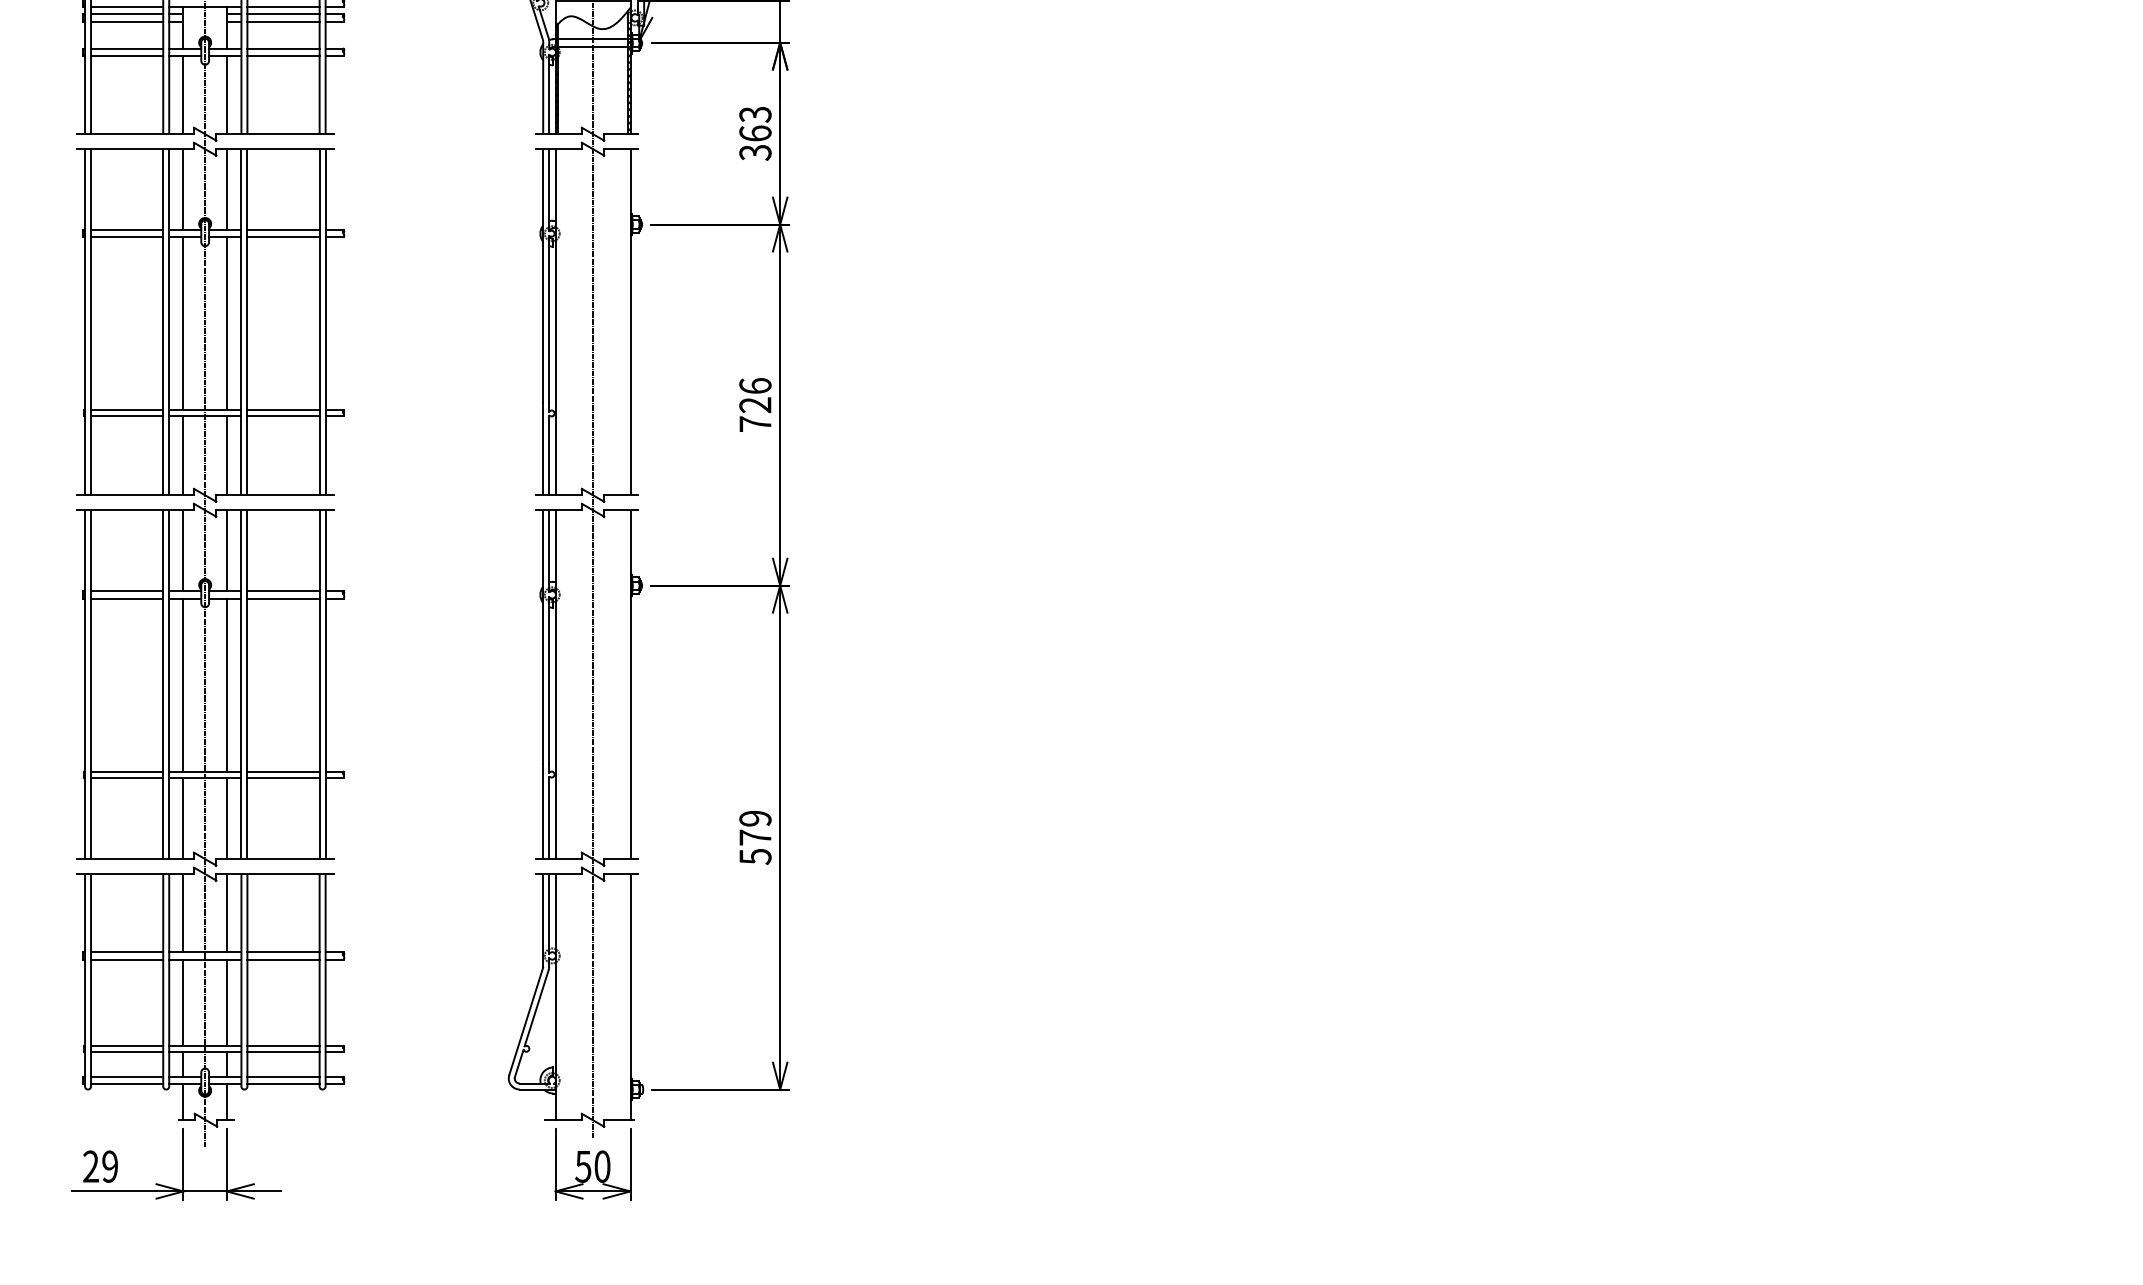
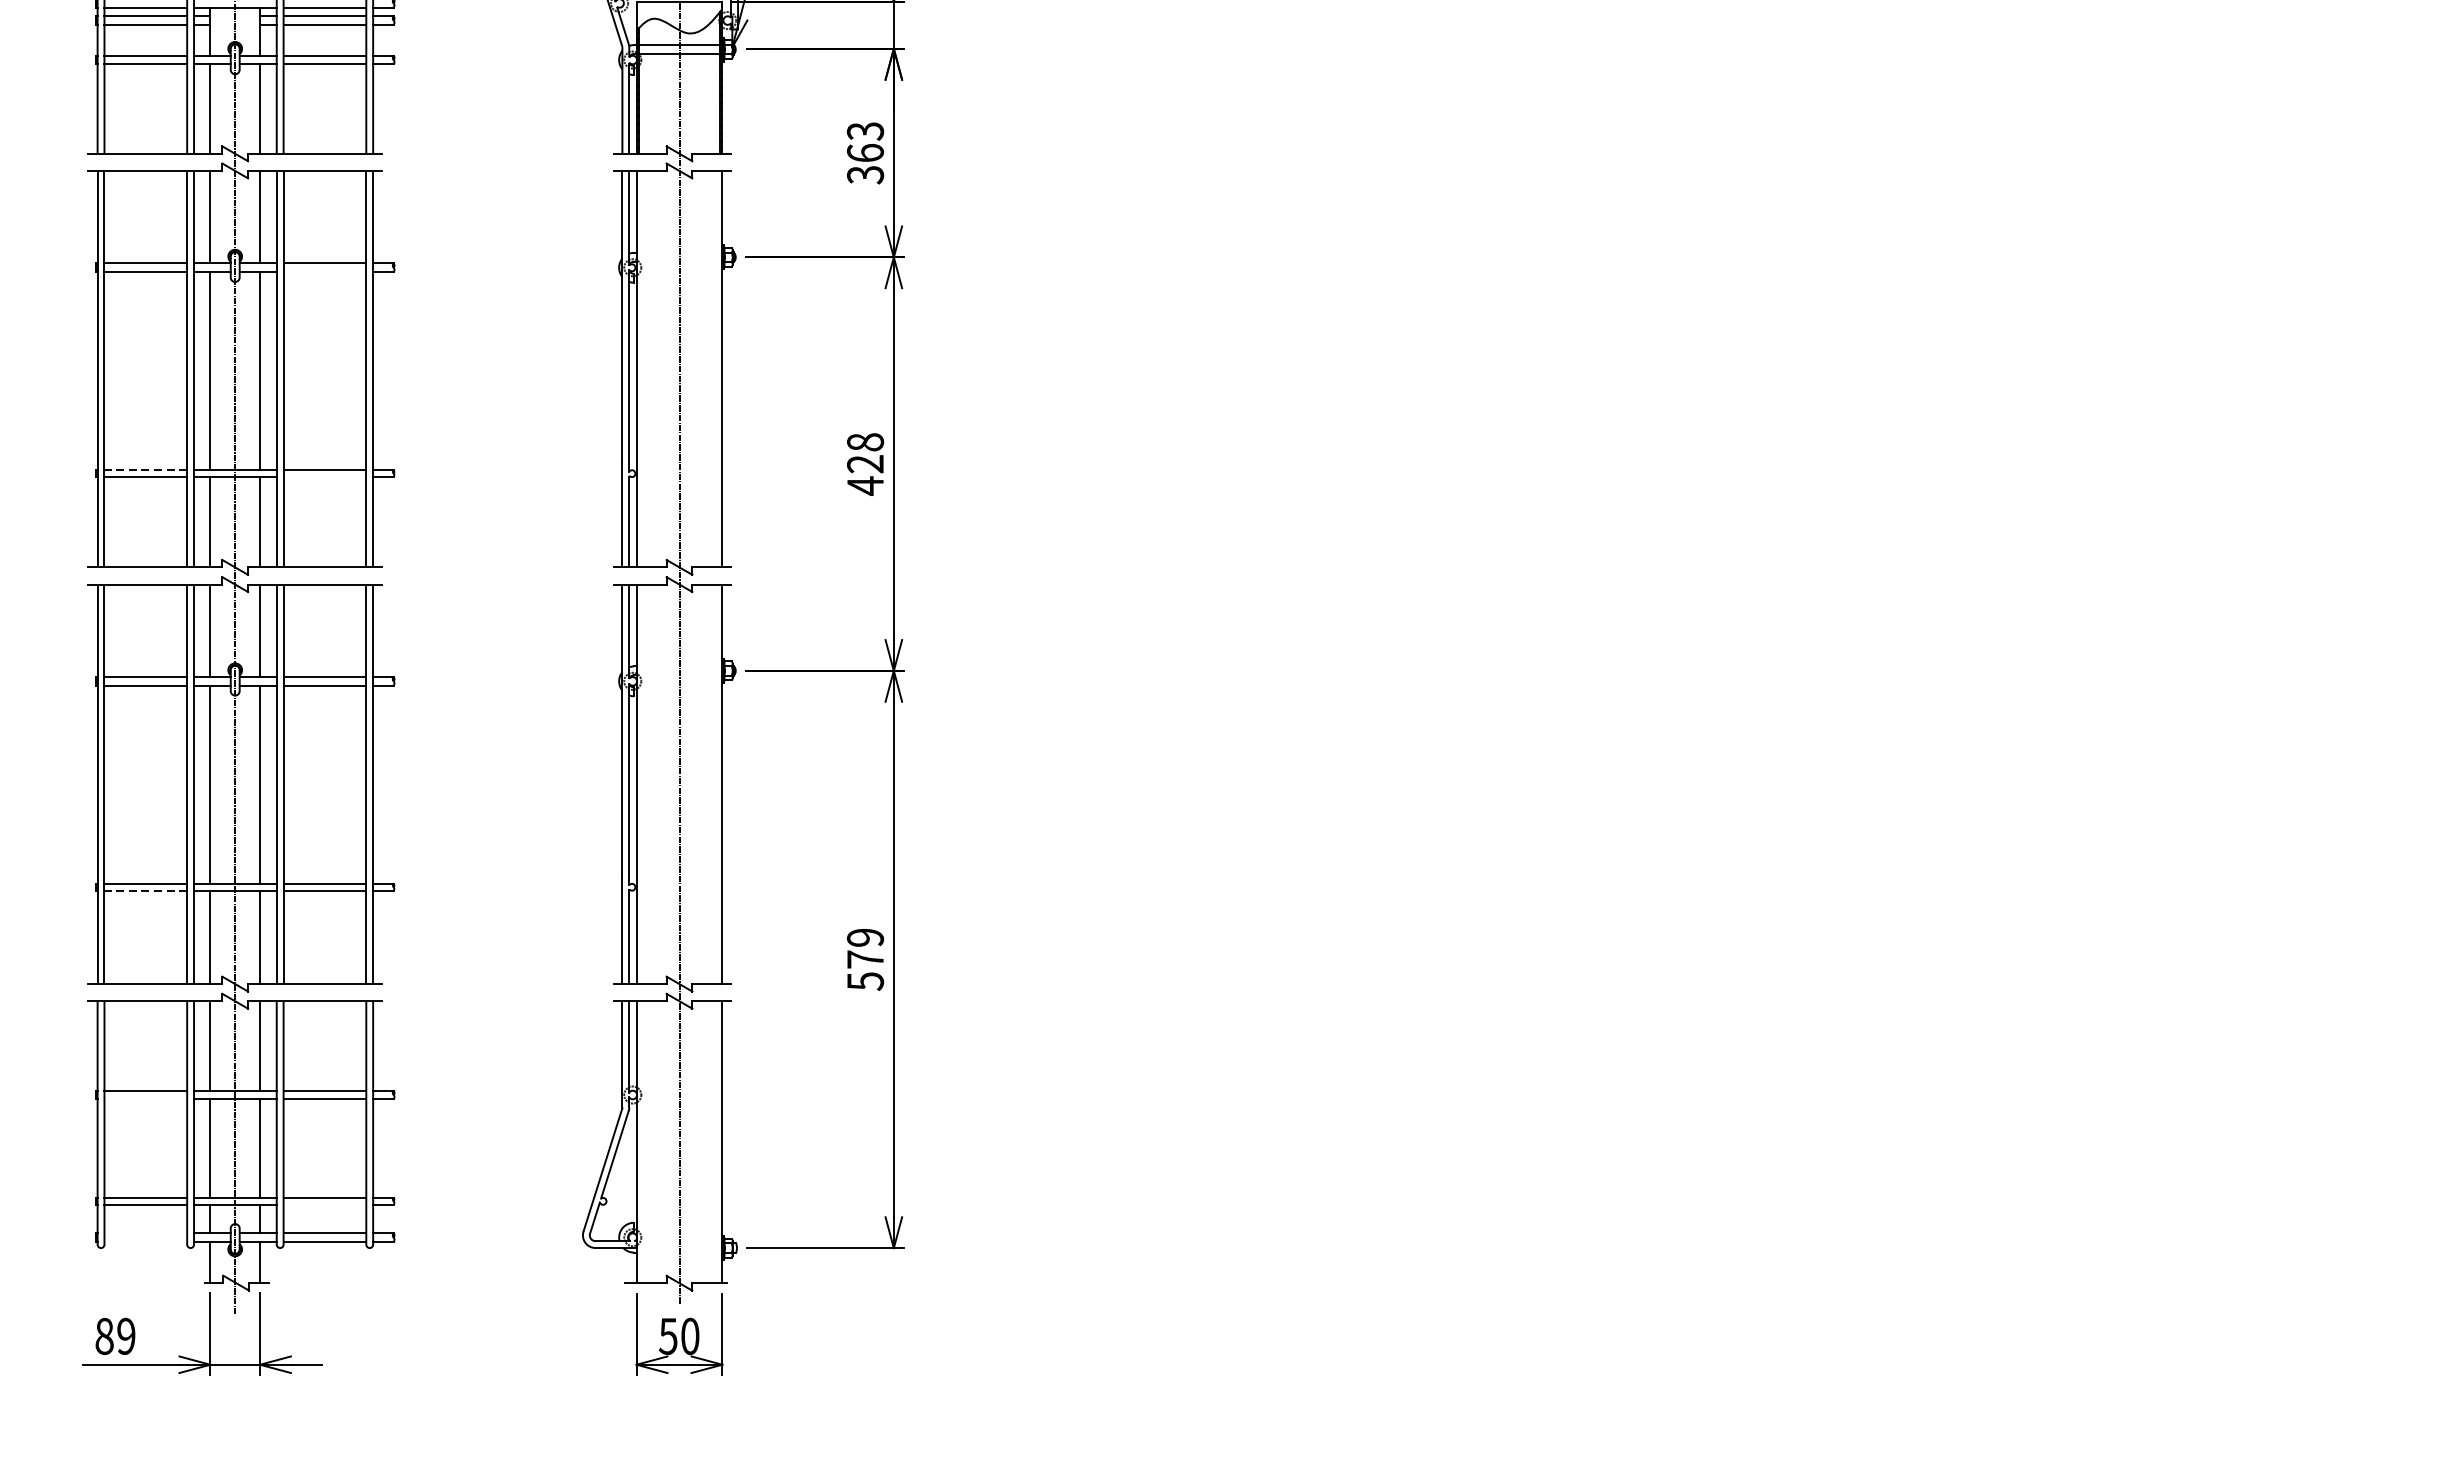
line: (283, 237) -> (324, 272), removed
text: (755, 405) -> (865, 464), 726 -> 428
line: (126, 410) -> (145, 470), solid -> dashed
line: (283, 416) -> (324, 477), removed
line: (126, 777) -> (145, 890), solid -> dashed
line: (127, 959) -> (146, 1099), removed
line: (283, 1051) -> (324, 1204), removed
line: (127, 1076) -> (146, 1233), removed
line: (127, 1084) -> (146, 1242), removed
text: (91, 1166) -> (105, 1336), 29 -> 89

